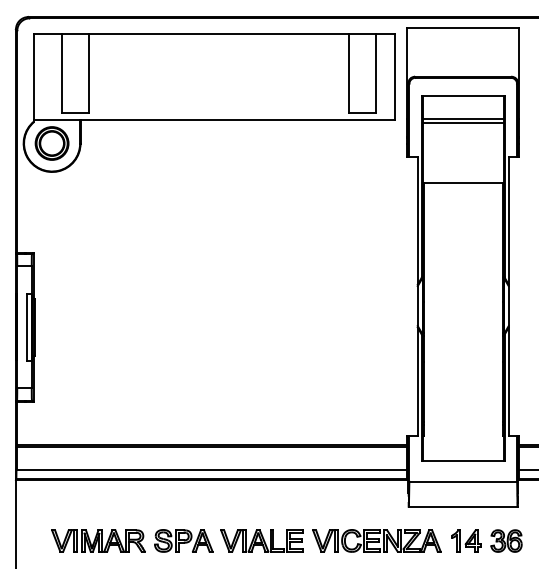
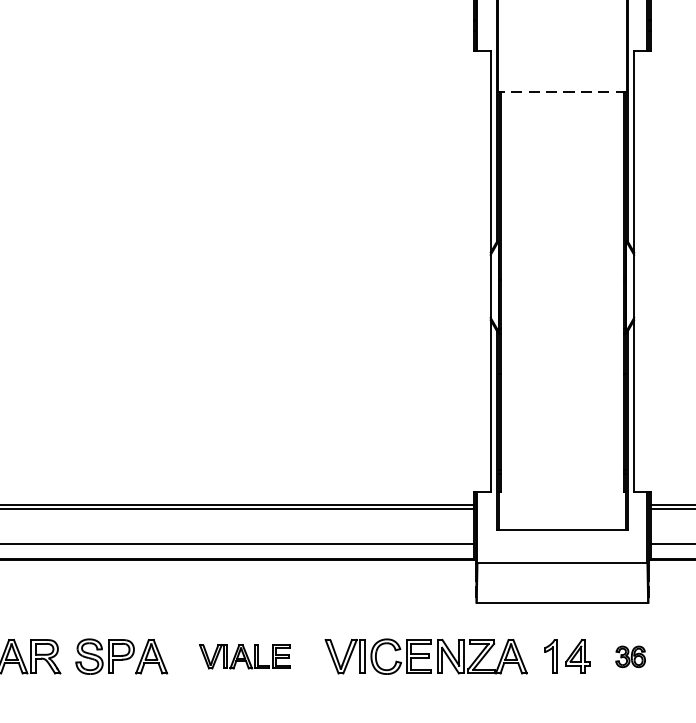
line: (463, 182) -> (562, 91), solid -> dashed
part: (261, 540) -> (244, 656), size x0.7
part: (506, 540) -> (630, 656), size x0.6

